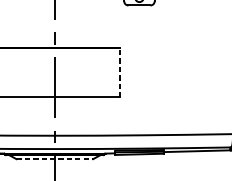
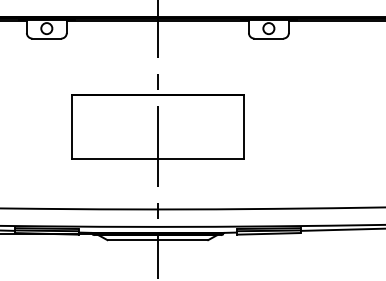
line: (120, 72) -> (243, 126), dashed -> solid
line: (55, 159) -> (158, 240), dashed -> solid

